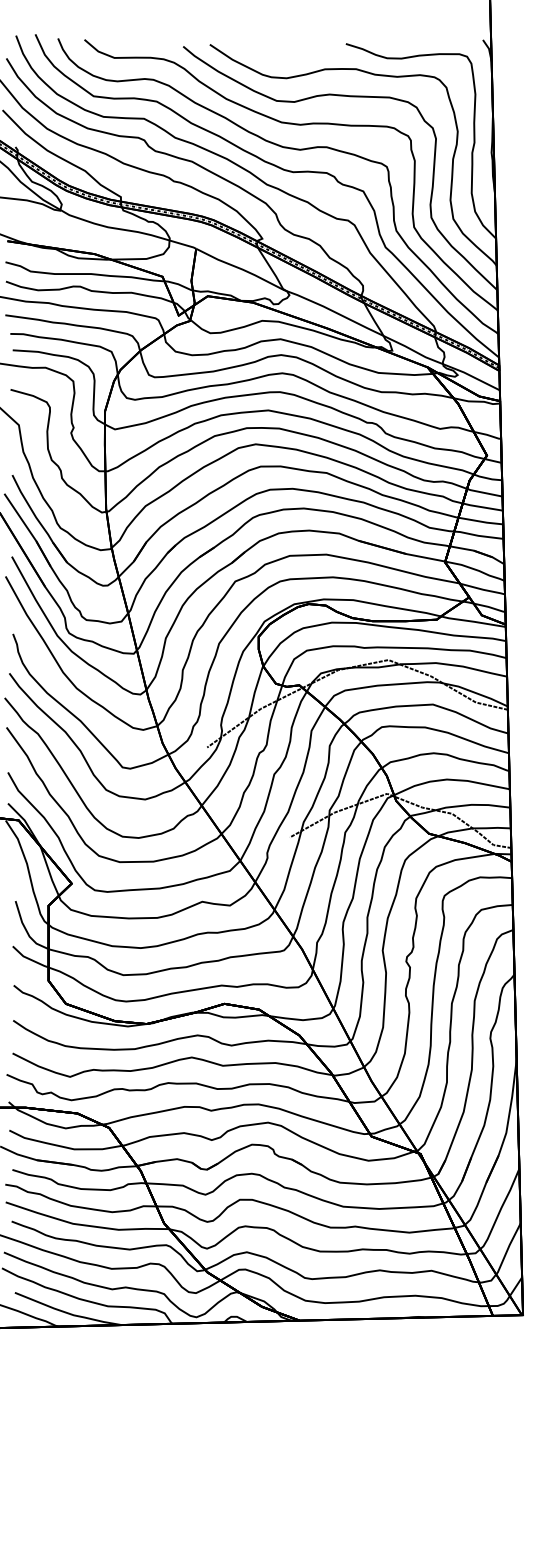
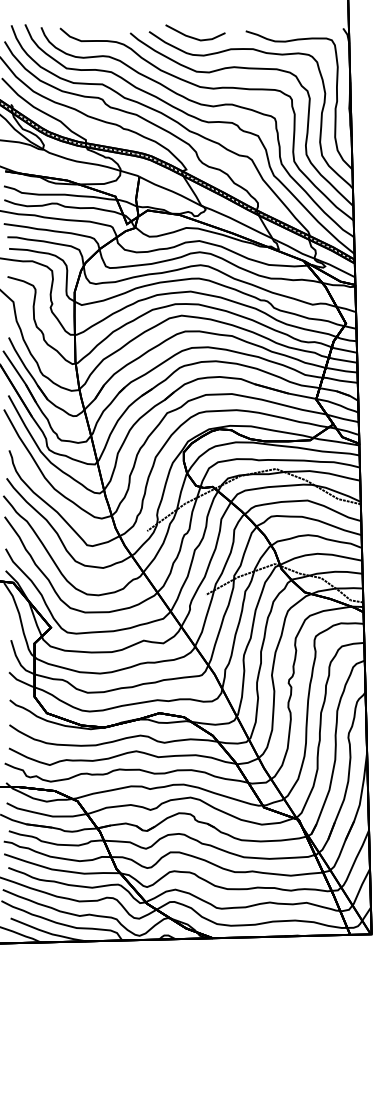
line: (270, 51) -> (192, 36), added

